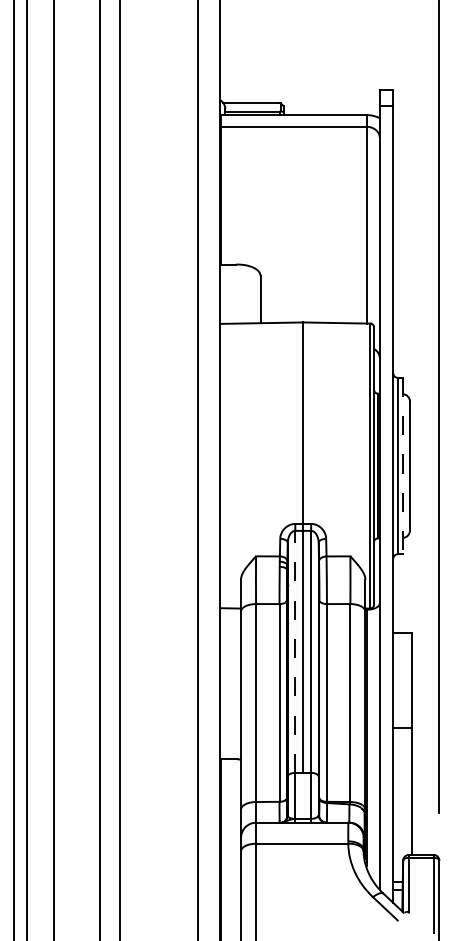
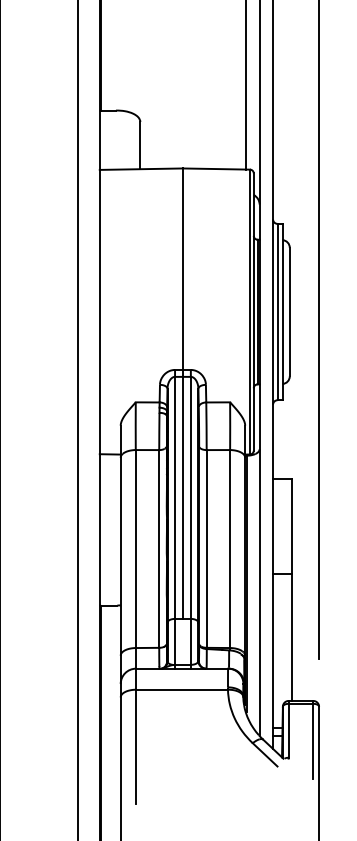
line: (402, 466) -> (282, 312), dashed -> solid
line: (295, 651) -> (175, 497), dashed -> solid

